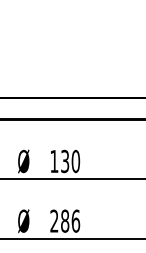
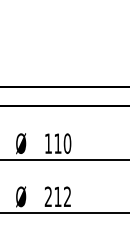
text: (65, 161) -> (58, 143), 130 -> 110
text: (70, 220) -> (62, 196), 286 -> 212

